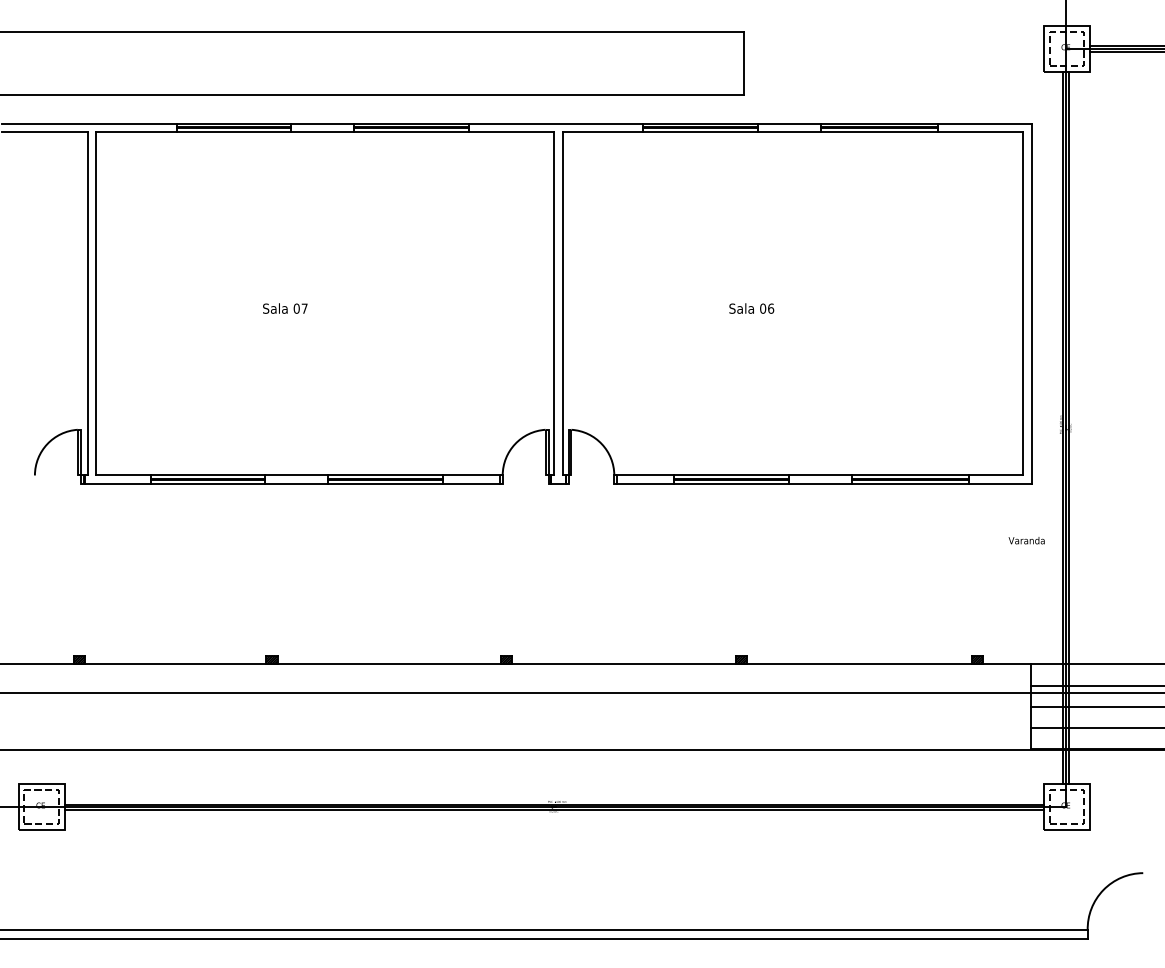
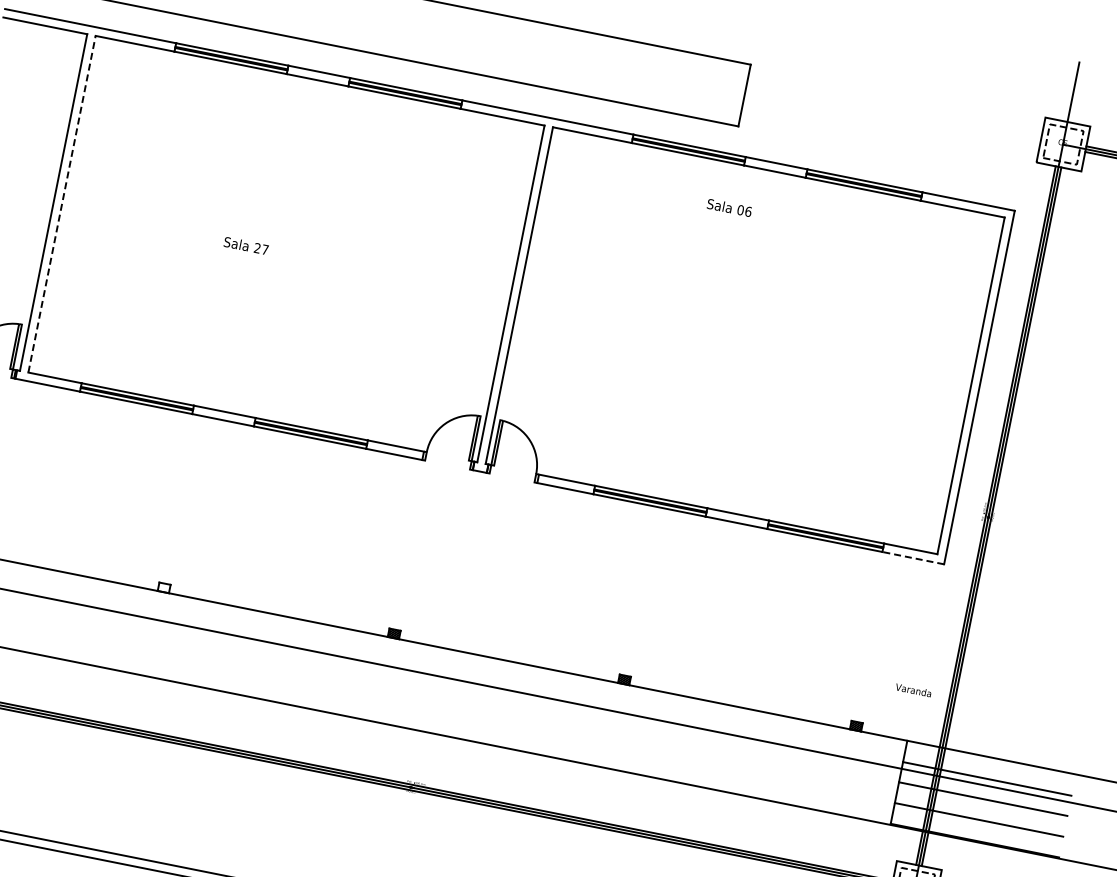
line: (96, 303) -> (62, 203), solid -> dashed
text: (296, 308) -> (257, 248), 07 -> 27
text: (751, 308) -> (729, 207), moved
line: (1000, 484) -> (913, 558), solid -> dashed
text: (1026, 540) -> (913, 690), moved
hatch: (271, 659) -> (163, 587), removed

